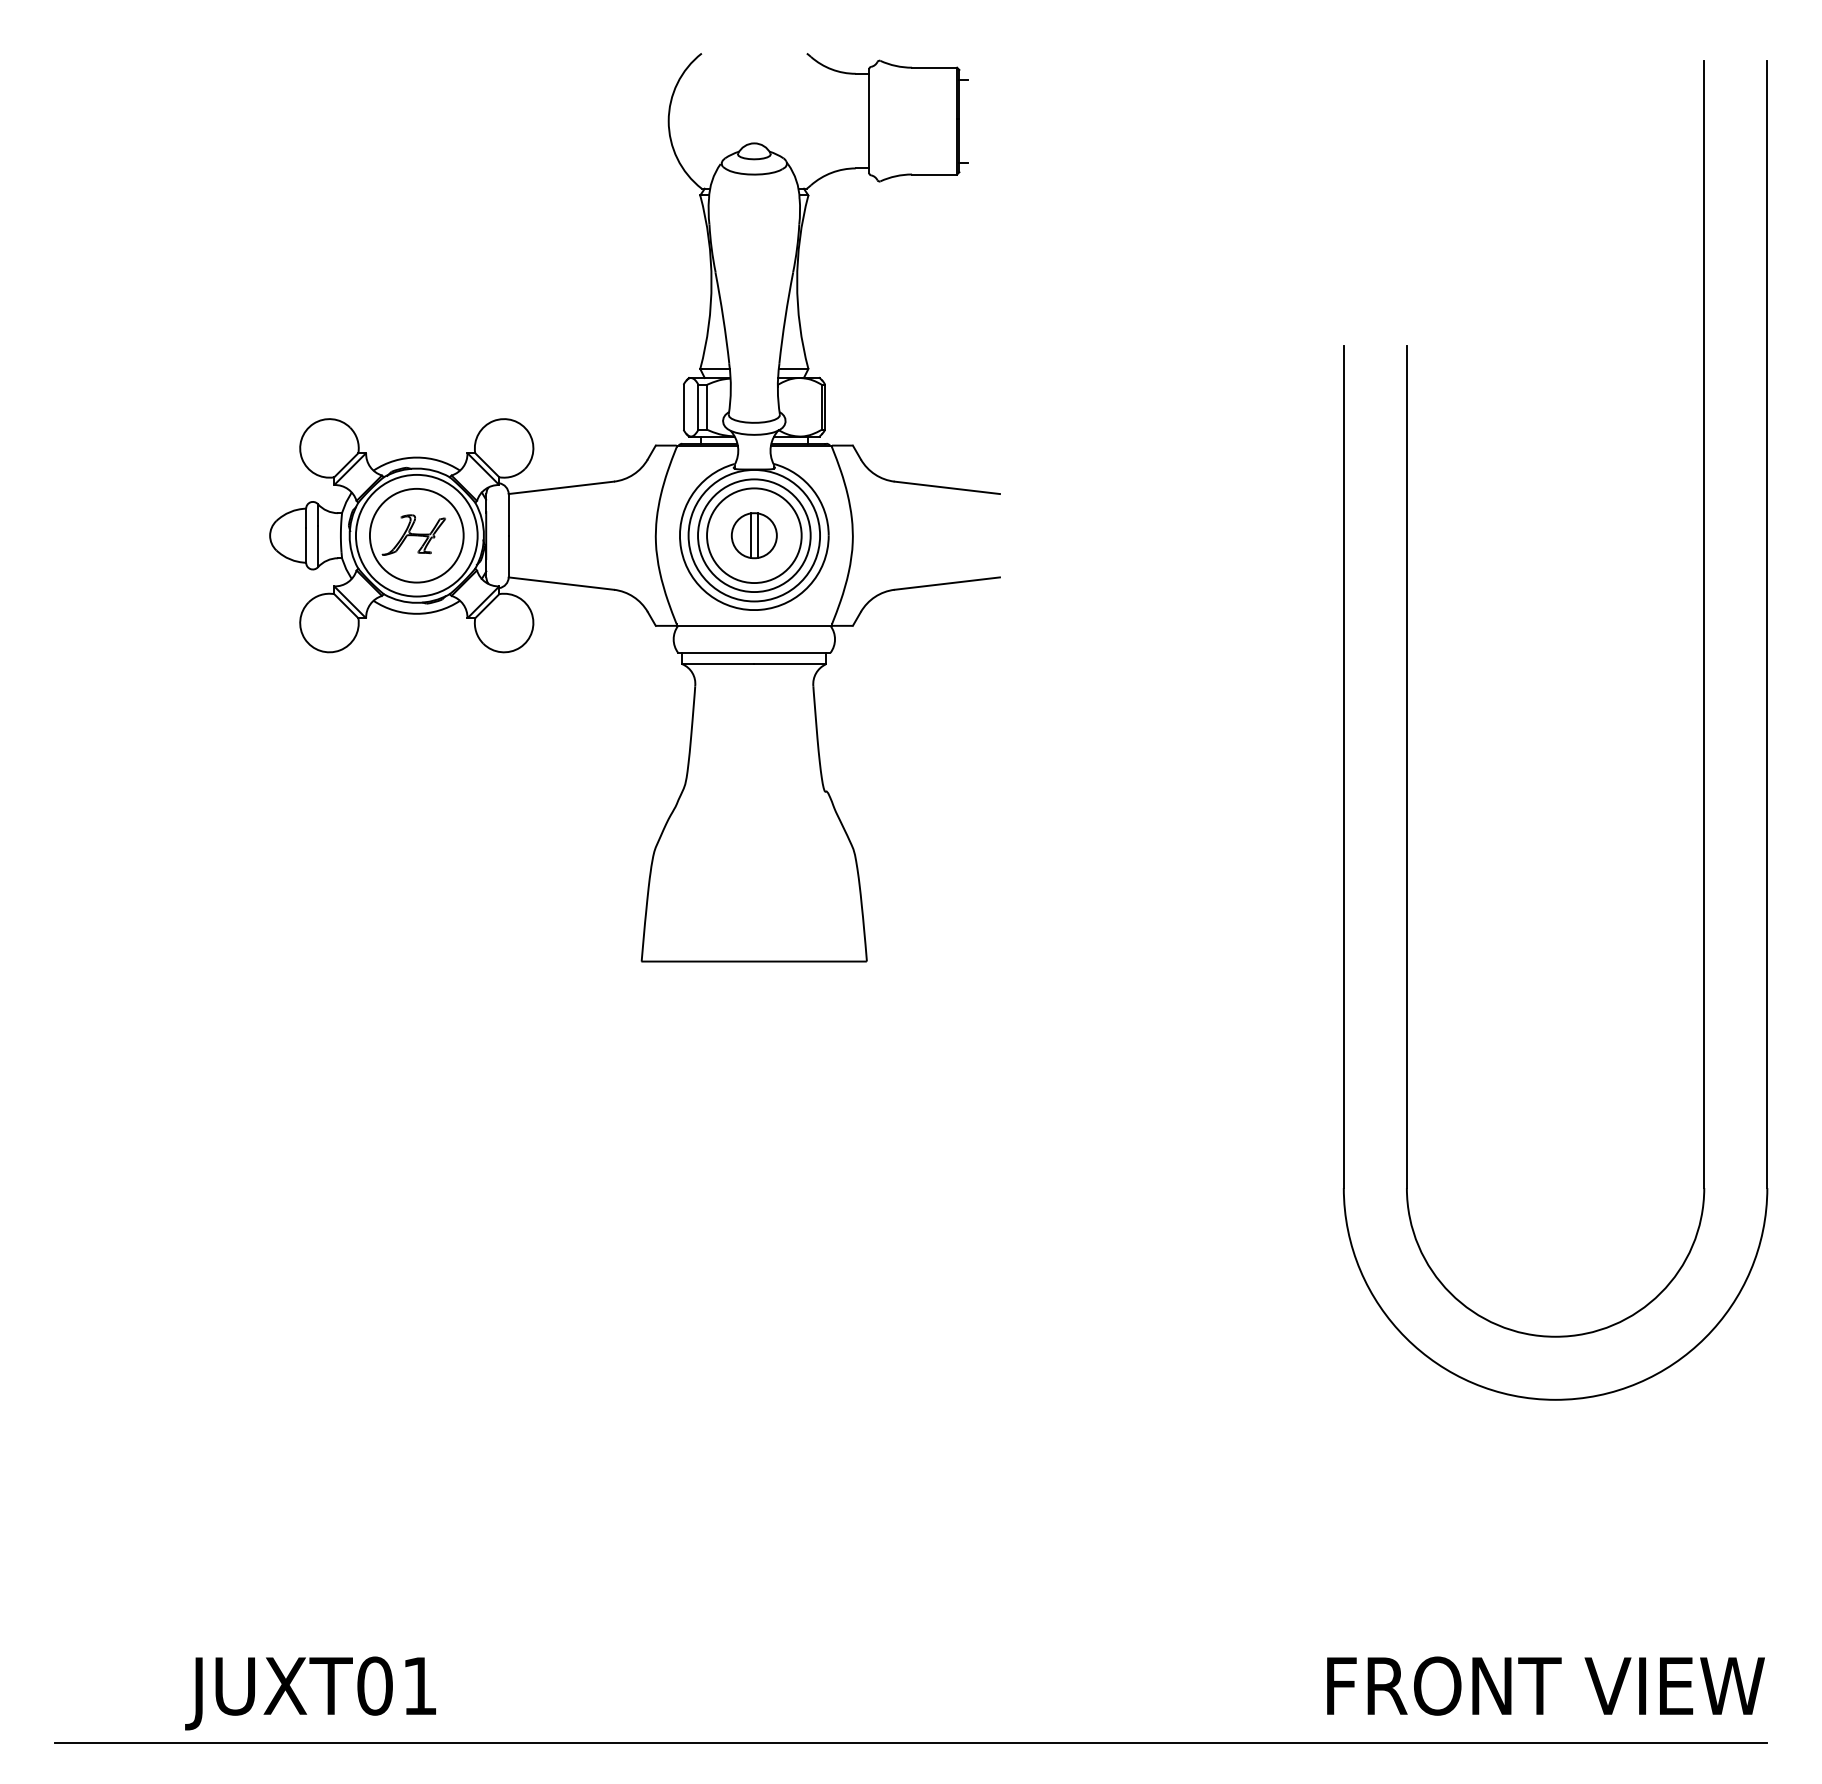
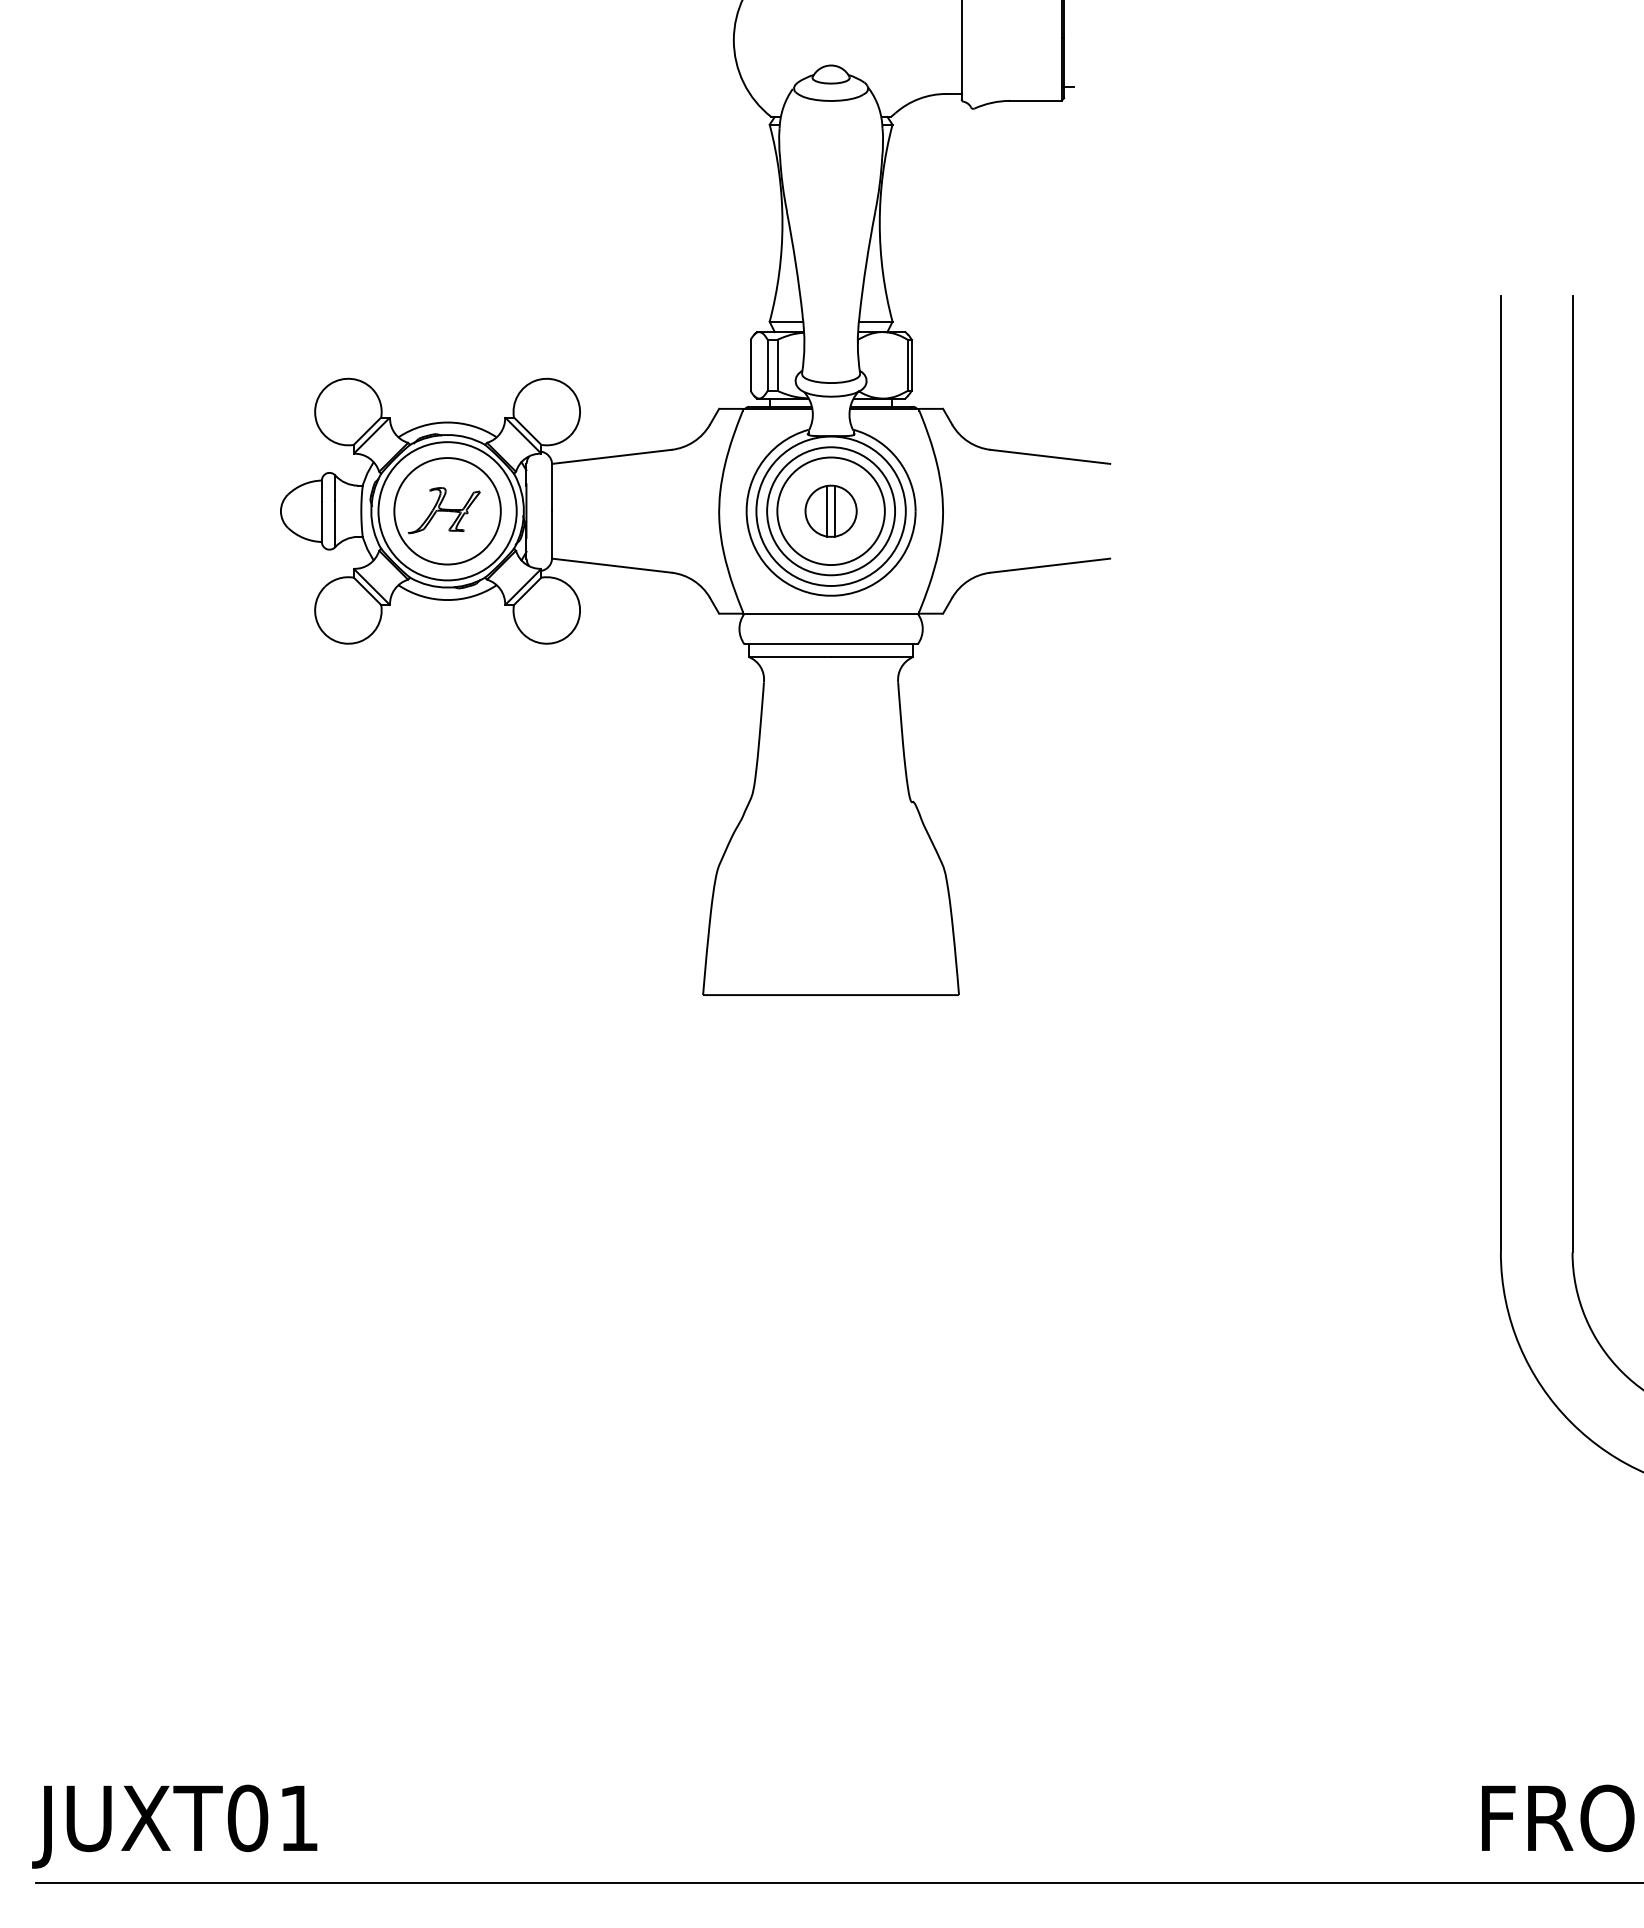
text: (310, 1693) -> (174, 1826), moved

